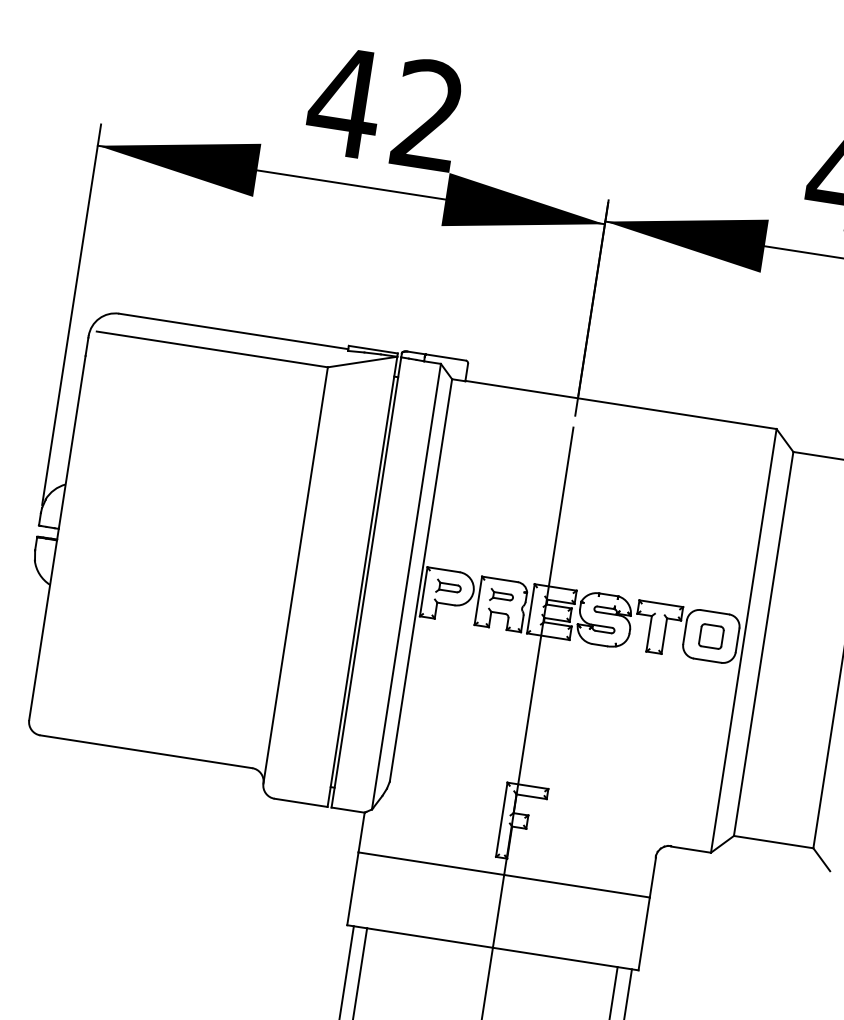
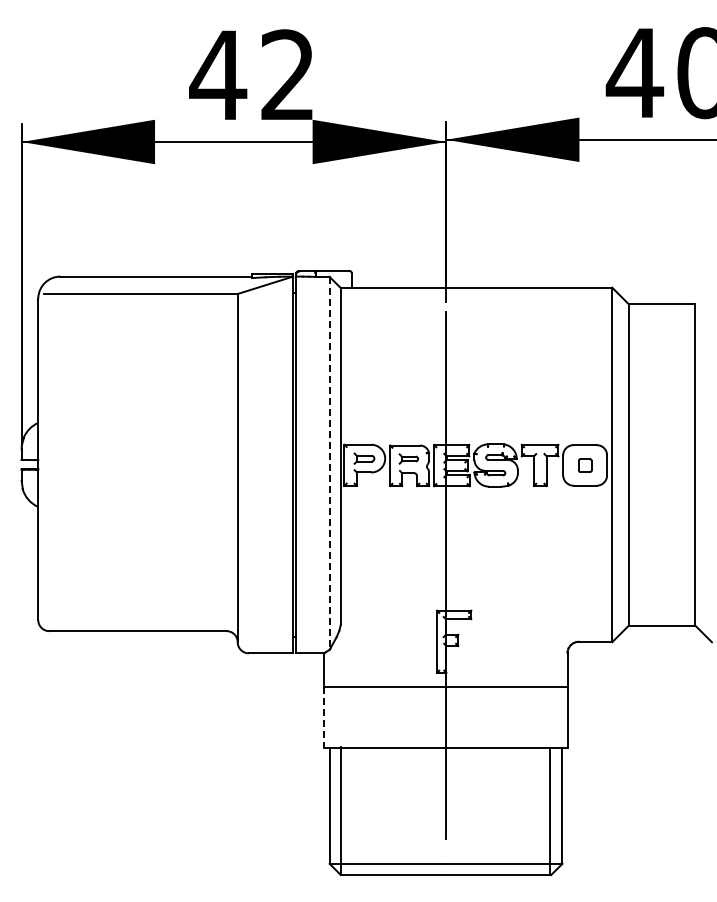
line: (406, 586) -> (329, 463), solid -> dashed
part: (711, 636) -> (585, 465), size x0.7
line: (353, 889) -> (324, 717), solid -> dashed

